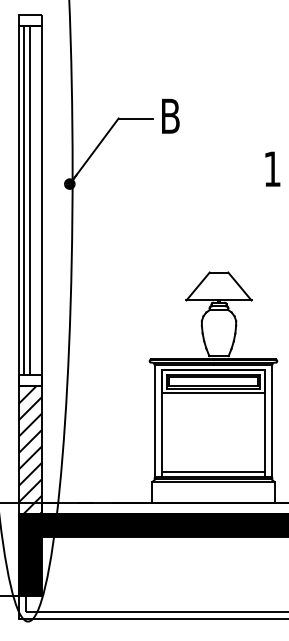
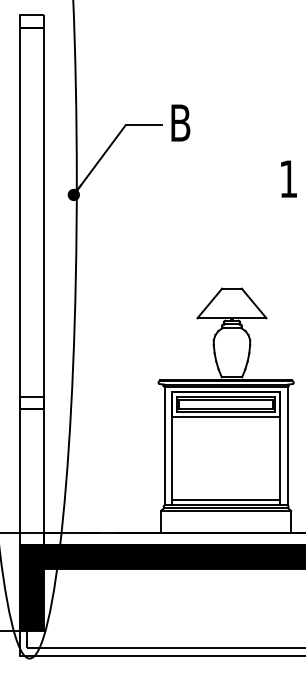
line: (24, 200) -> (25, 212), removed
line: (29, 200) -> (31, 212), removed
hatch: (29, 449) -> (31, 476), removed

